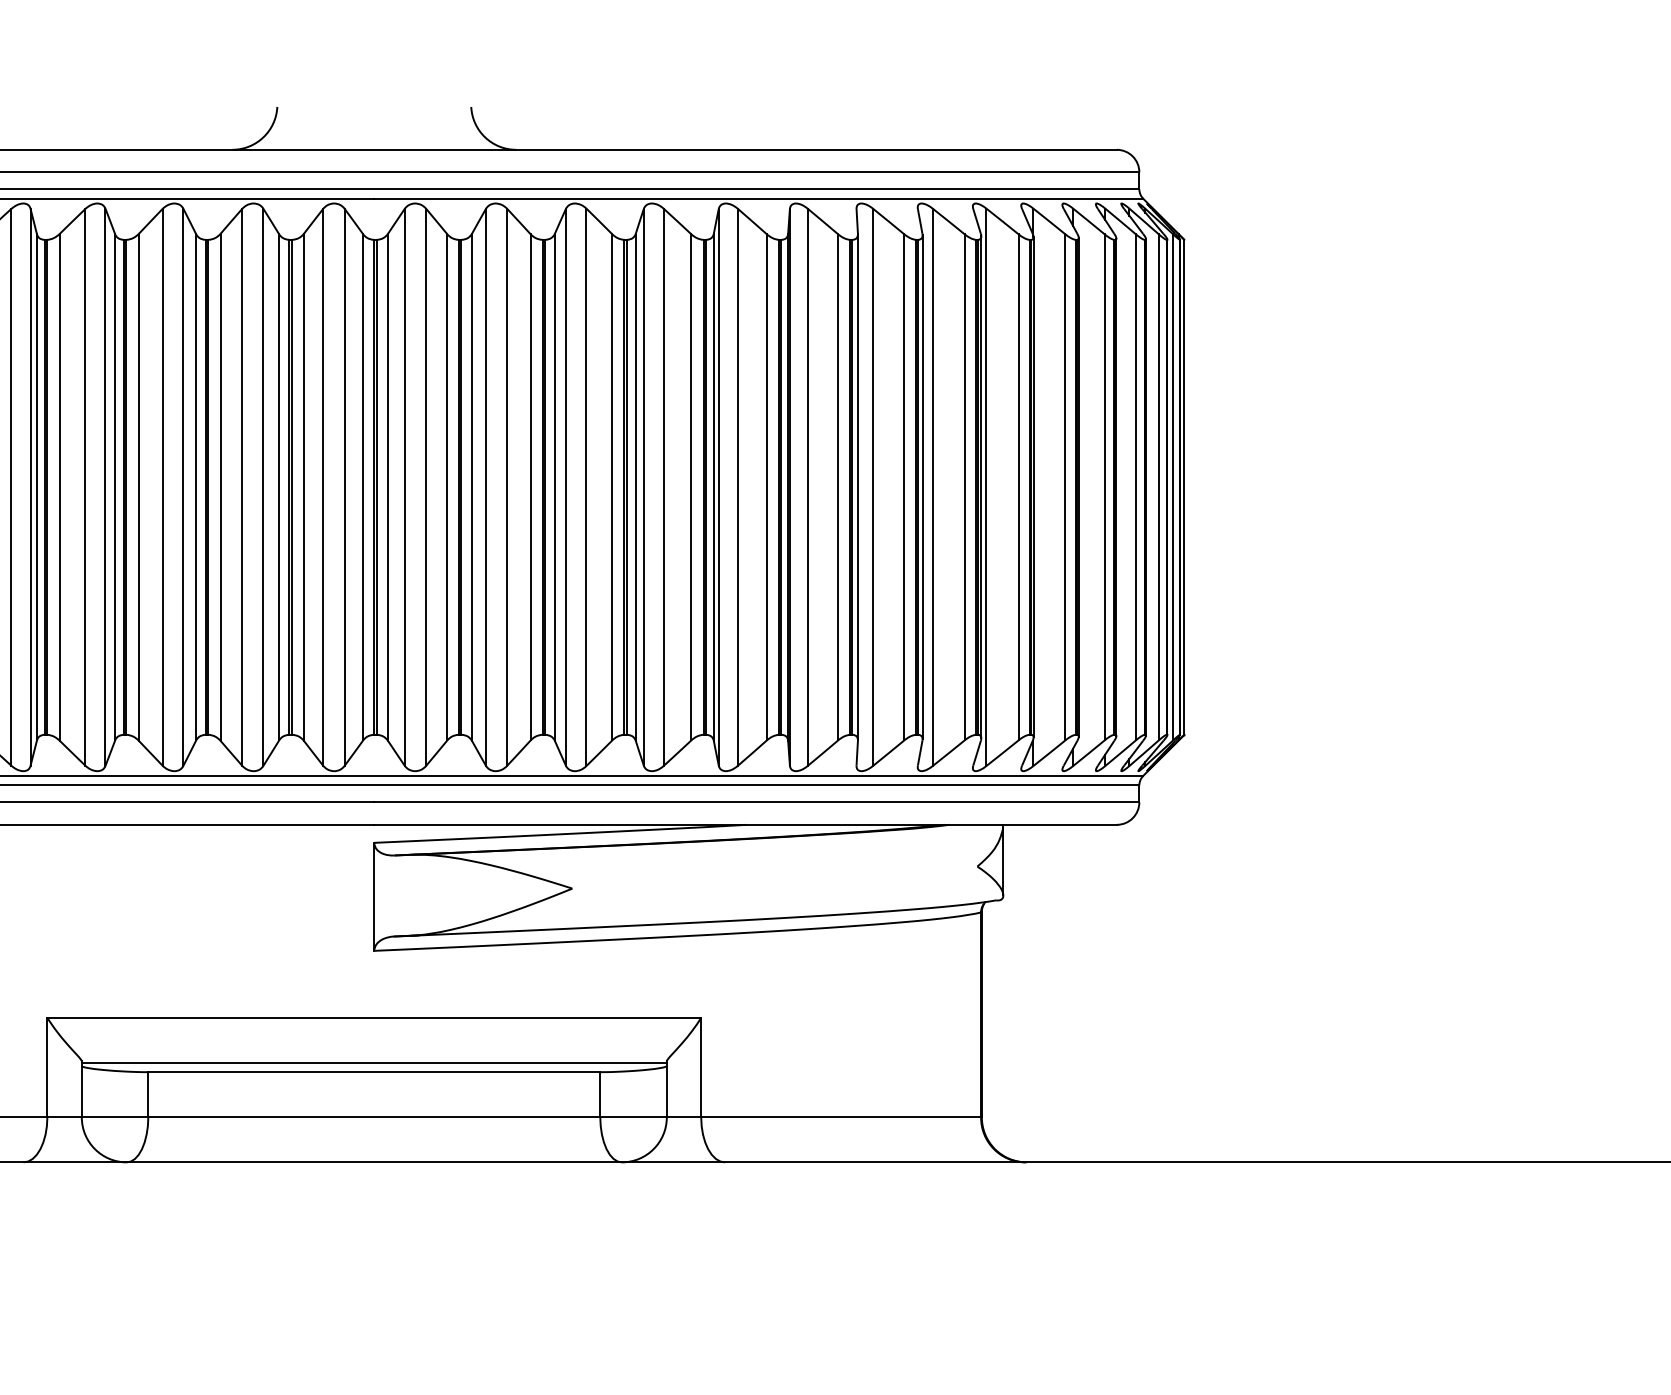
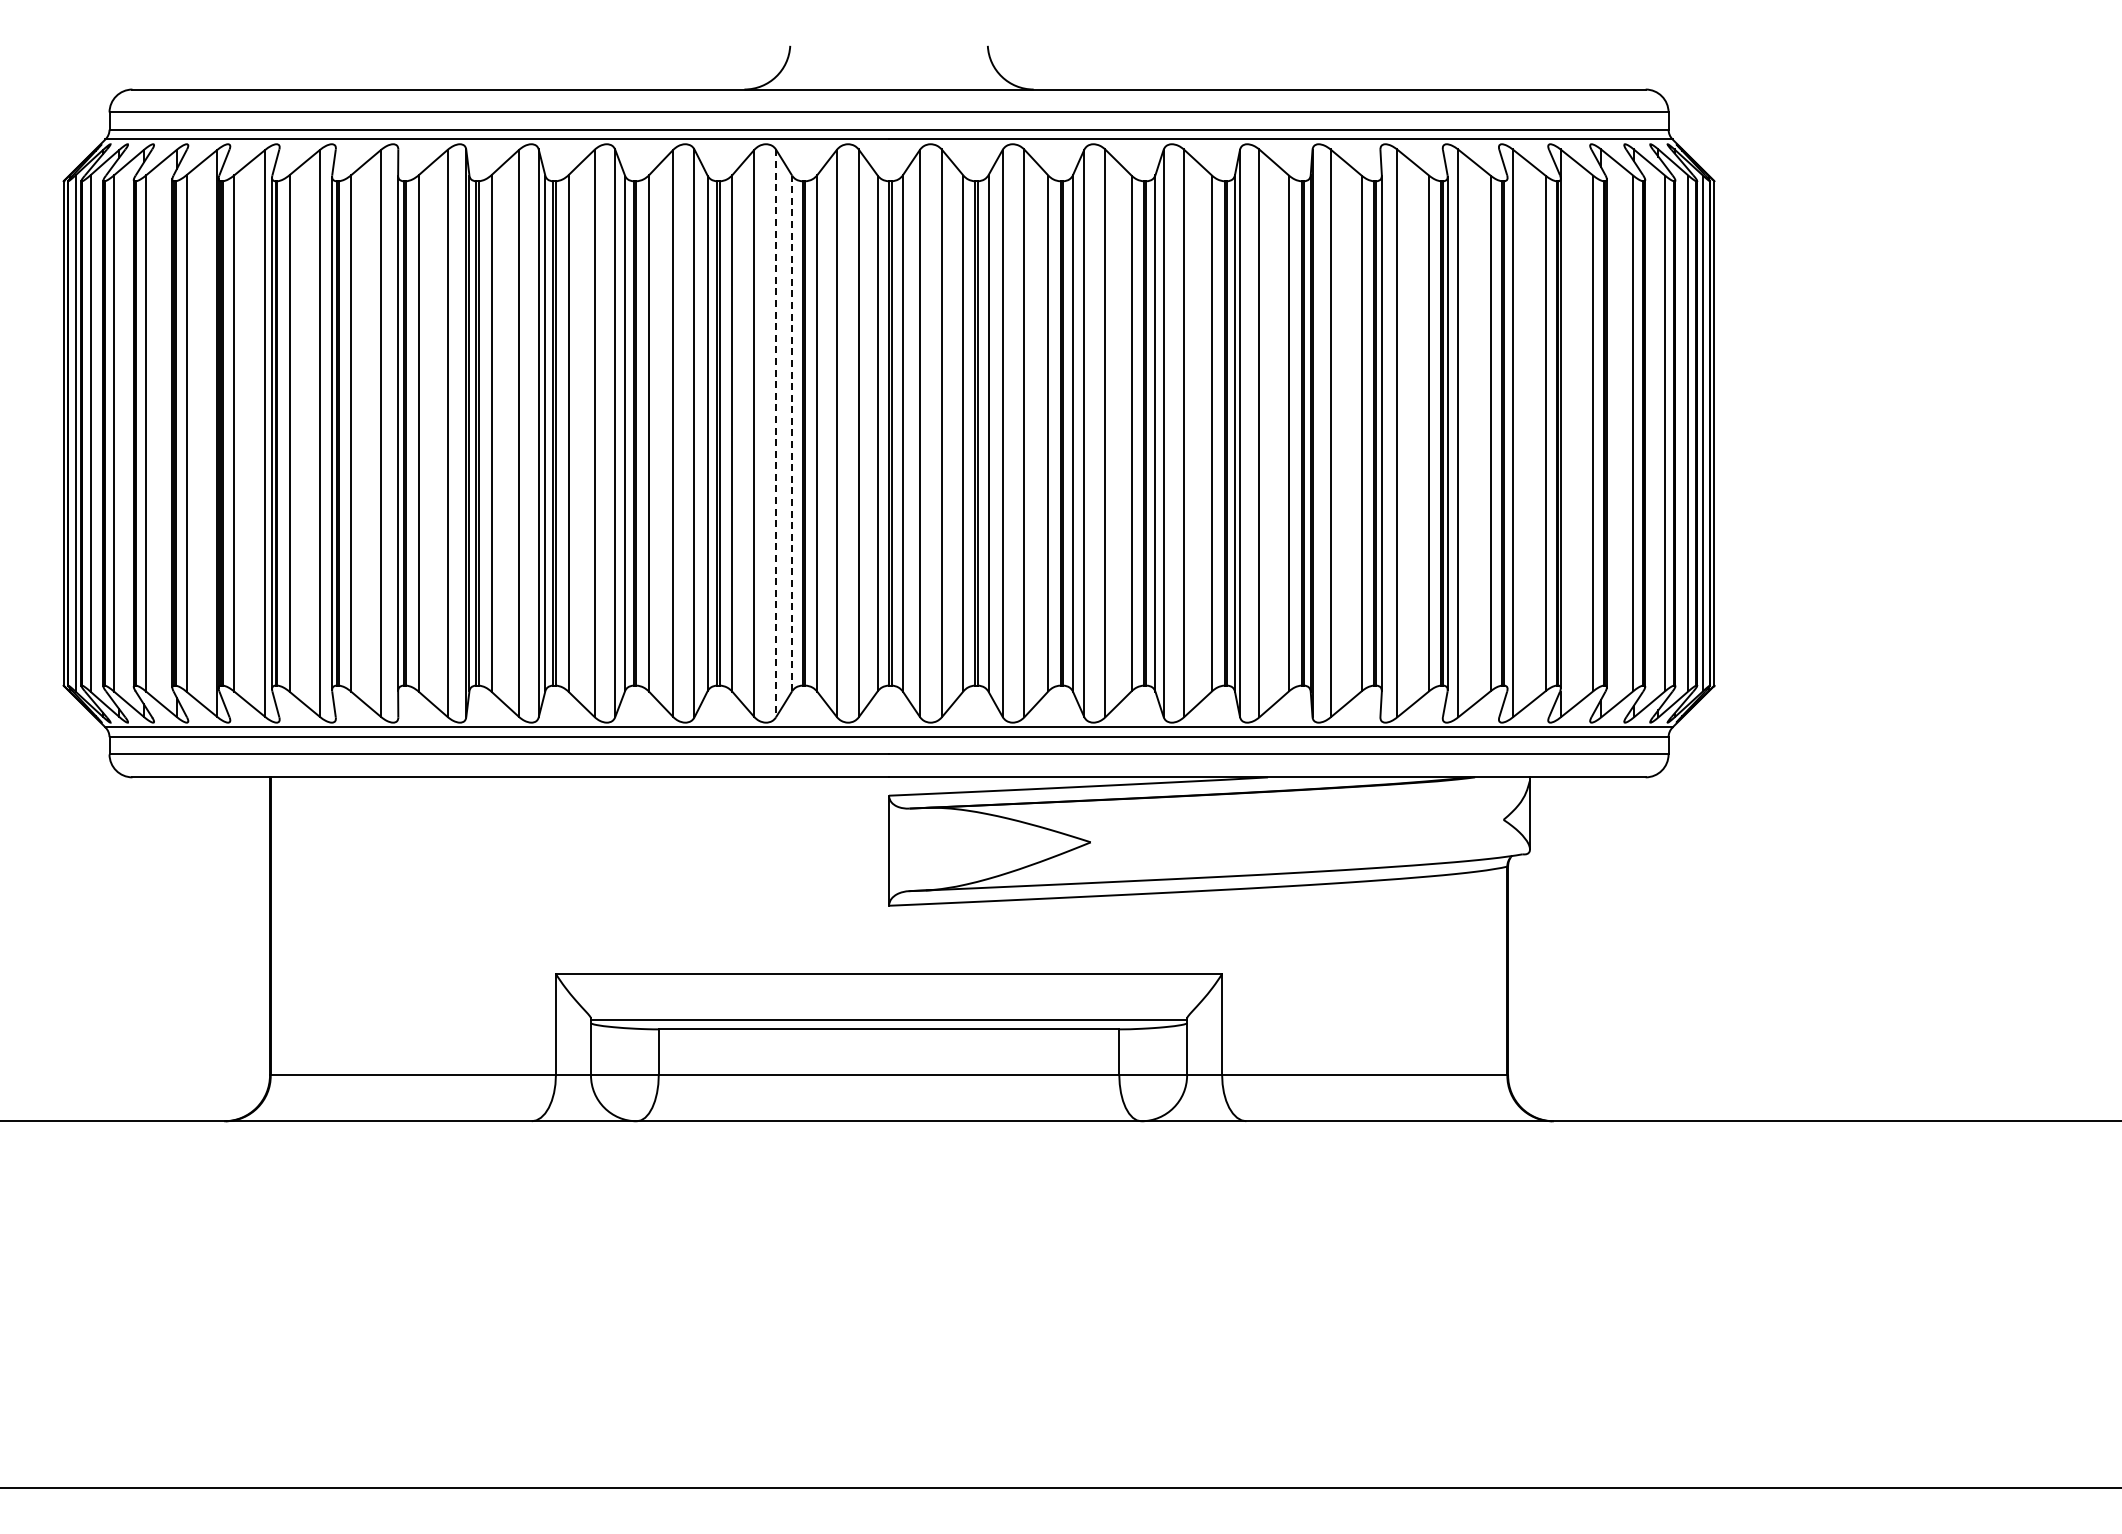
line: (262, 487) -> (775, 433), solid -> dashed
line: (279, 487) -> (792, 433), solid -> dashed
line: (981, 487) -> (1507, 433), removed

